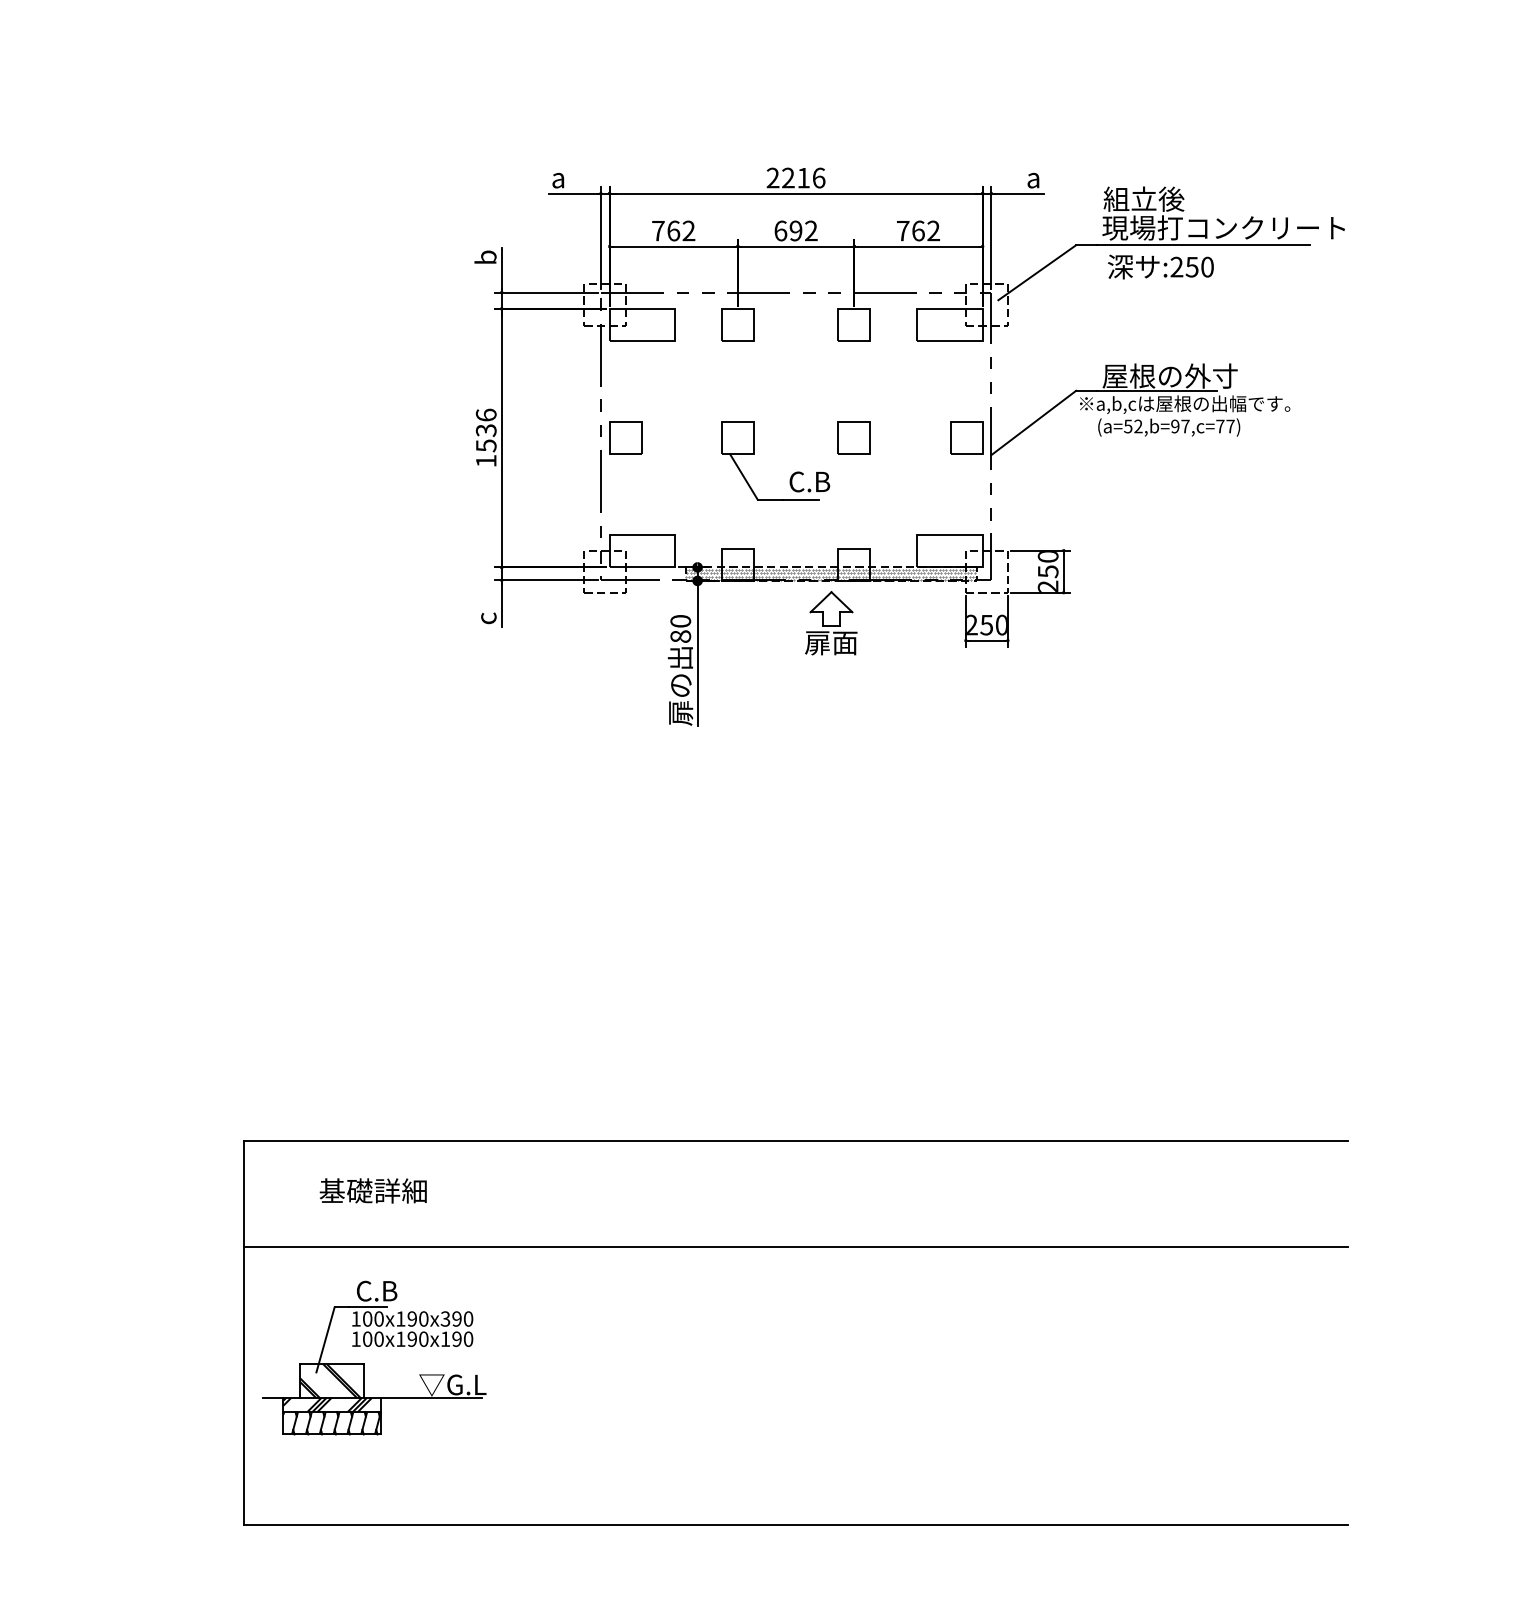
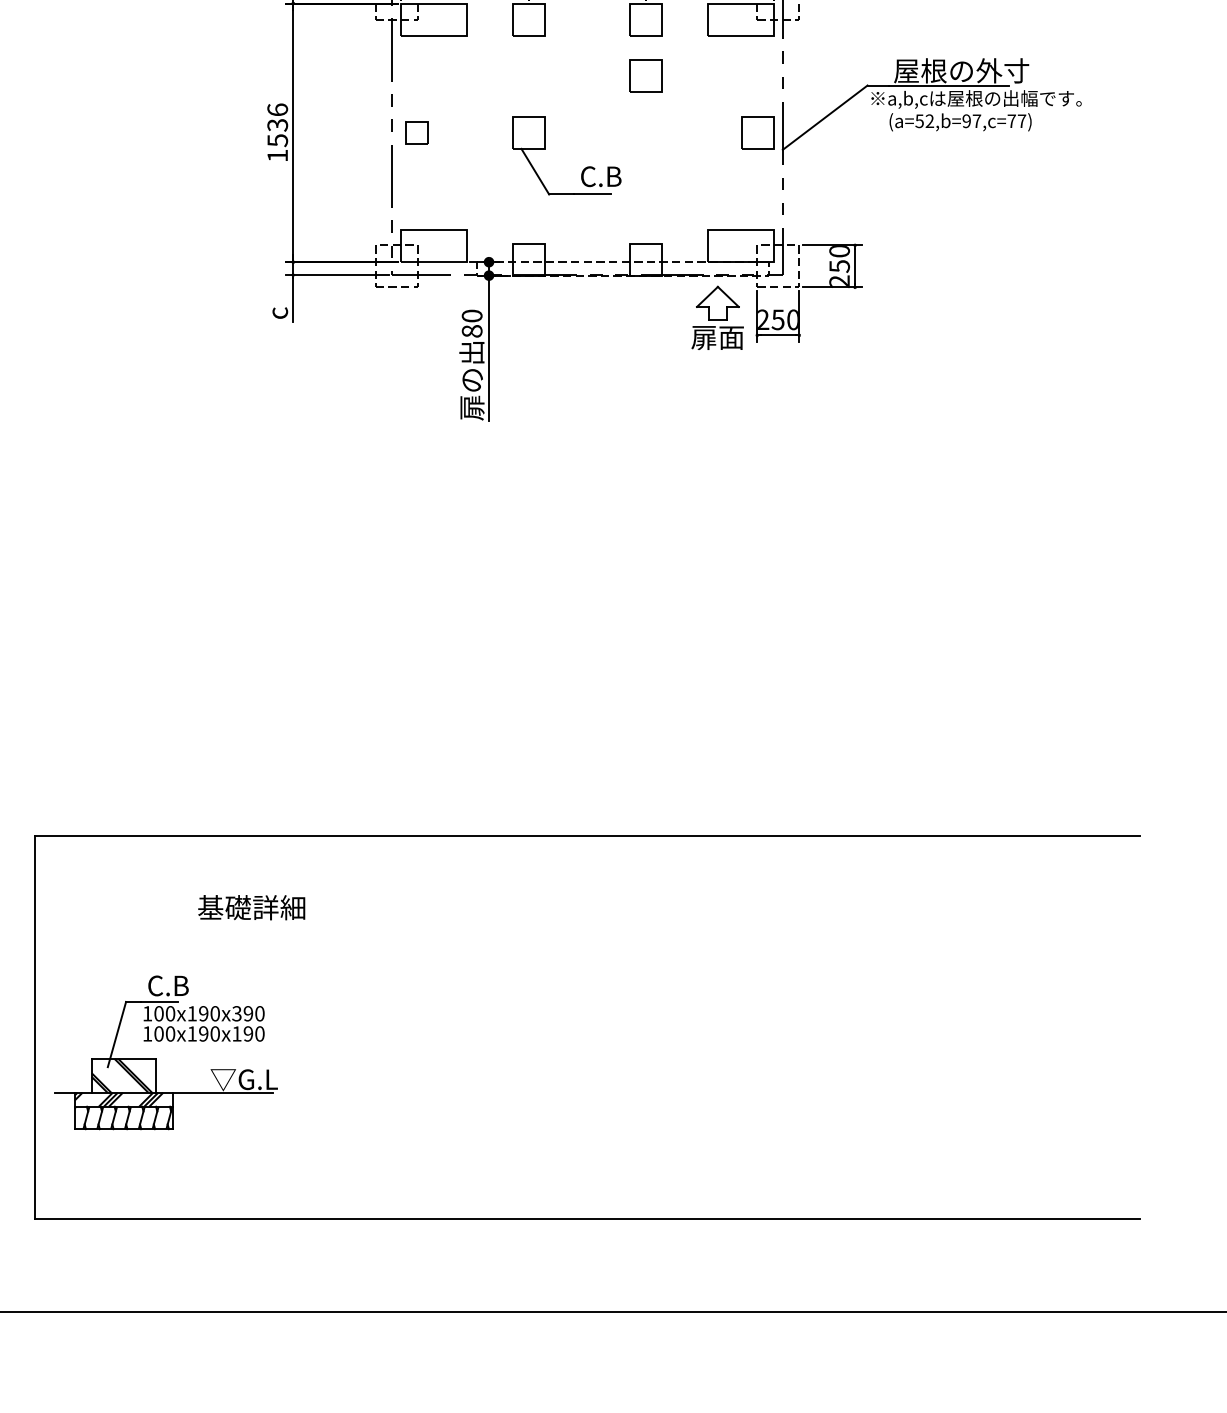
part: (625, 437) -> (416, 132), size x0.7
part: (853, 437) -> (644, 75), moved
hatch: (830, 575) -> (621, 270), removed
part: (831, 623) -> (717, 318), moved
text: (372, 1190) -> (250, 907), moved
line: (796, 1246) -> (587, 941), removed

